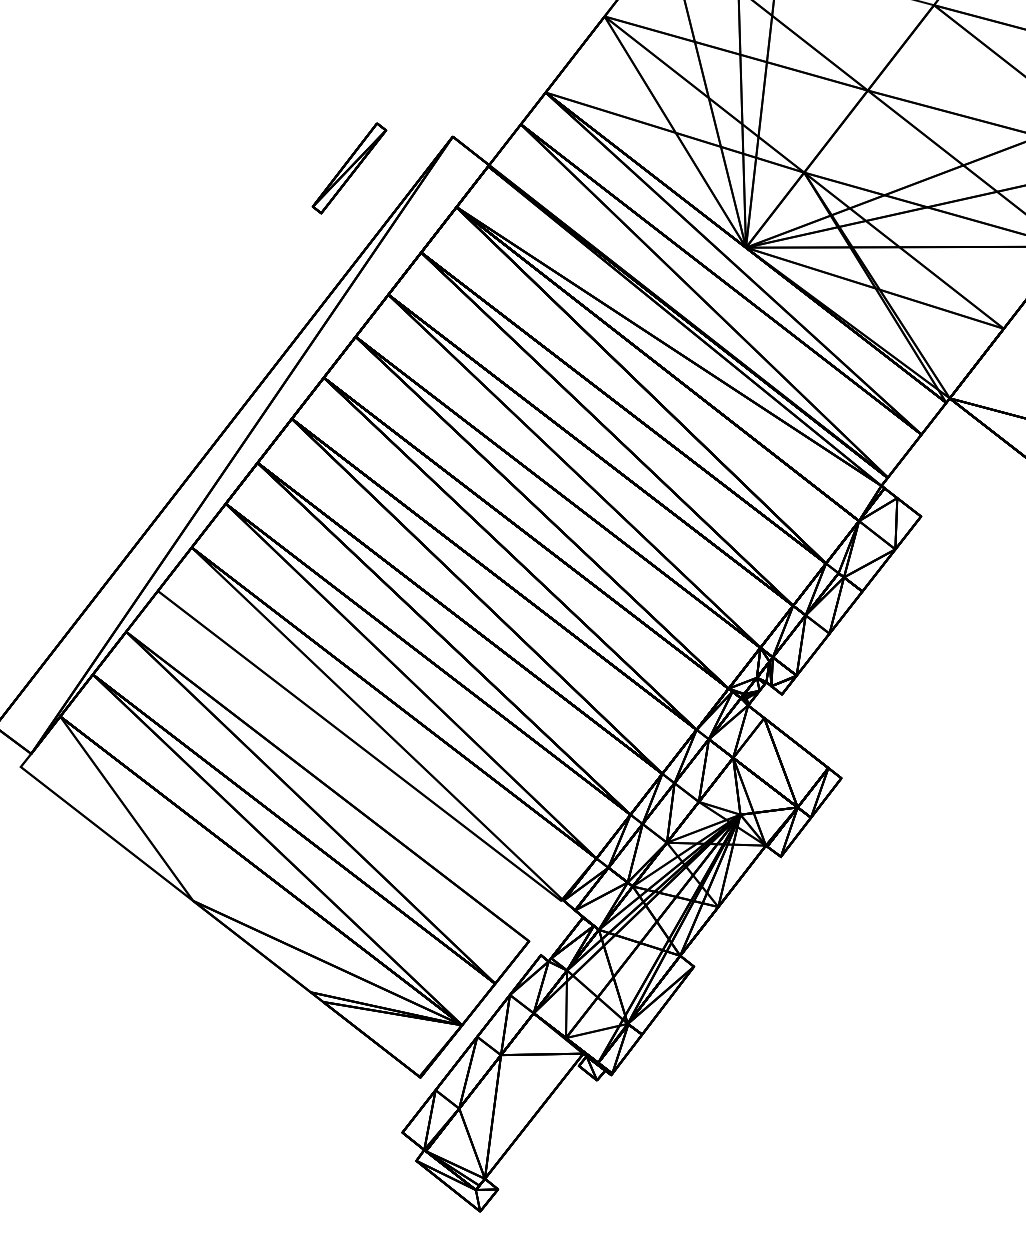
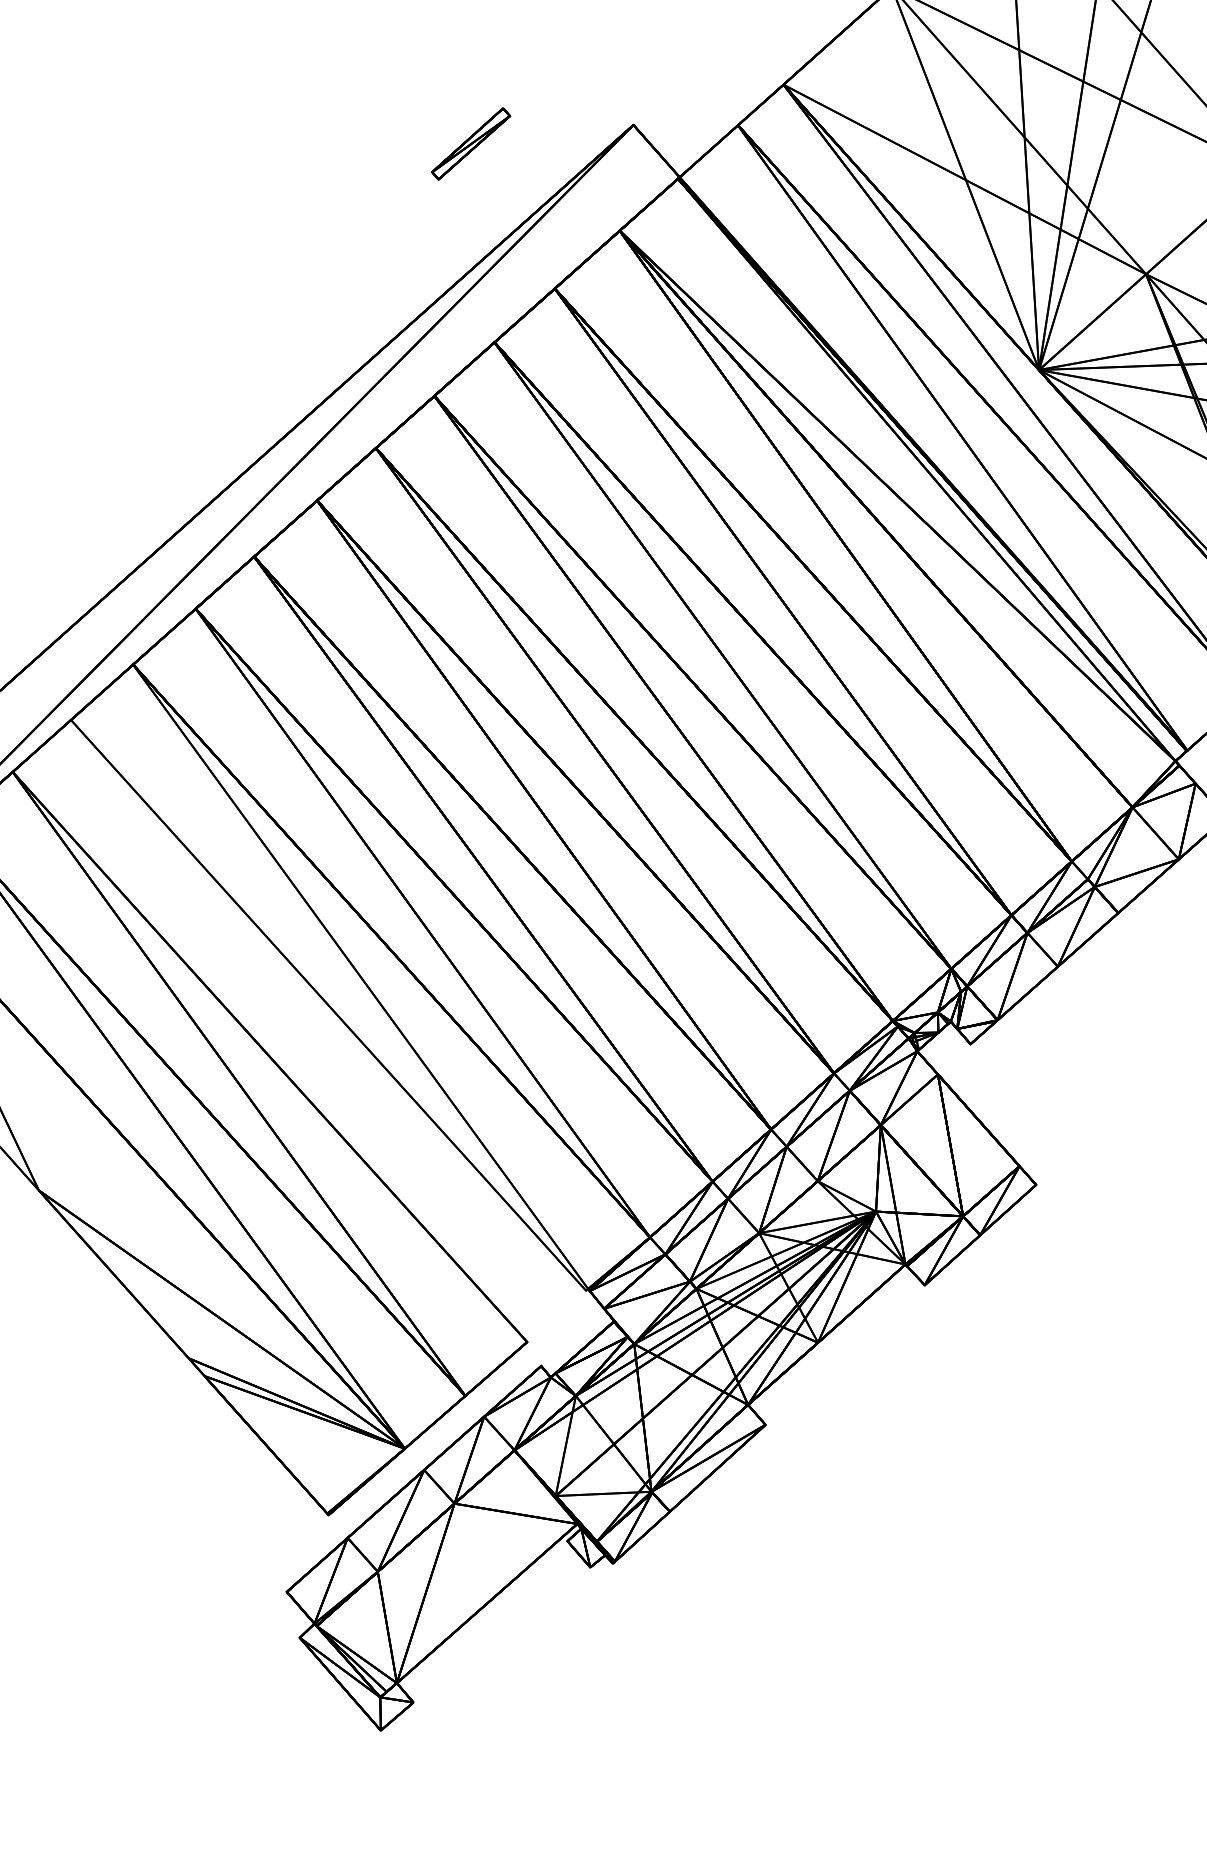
part: (349, 168) -> (471, 144), size x0.6

